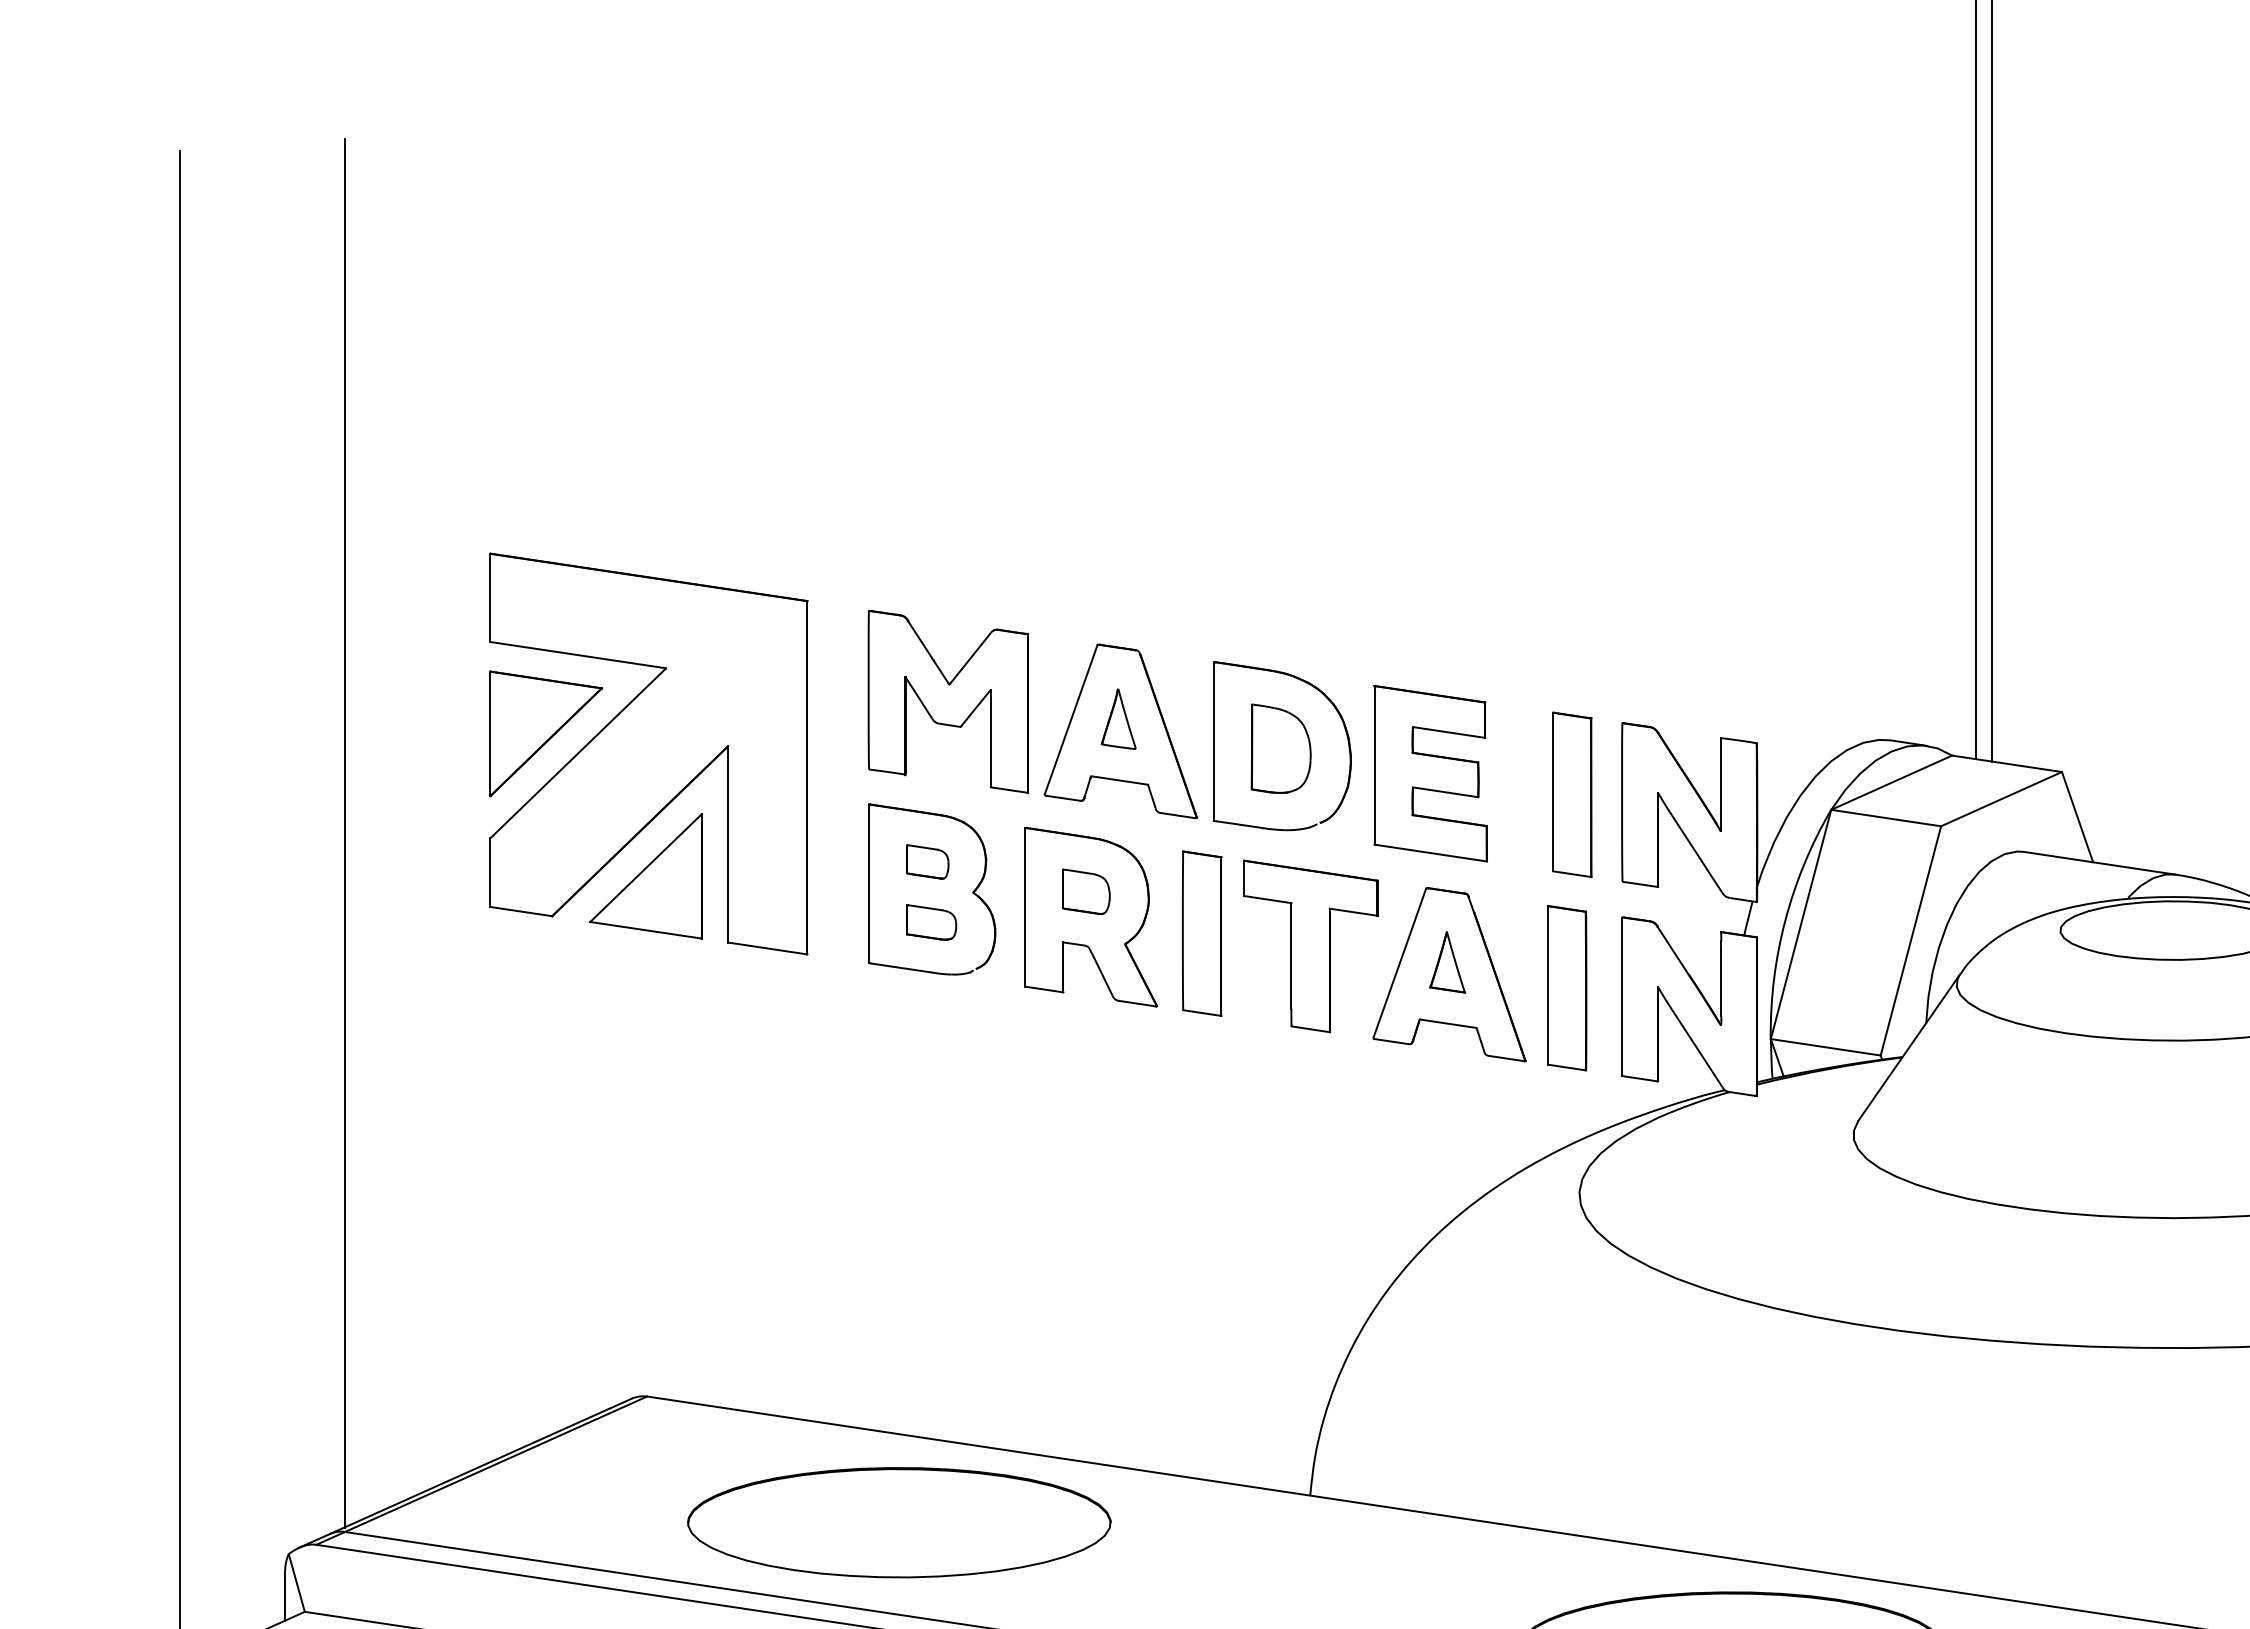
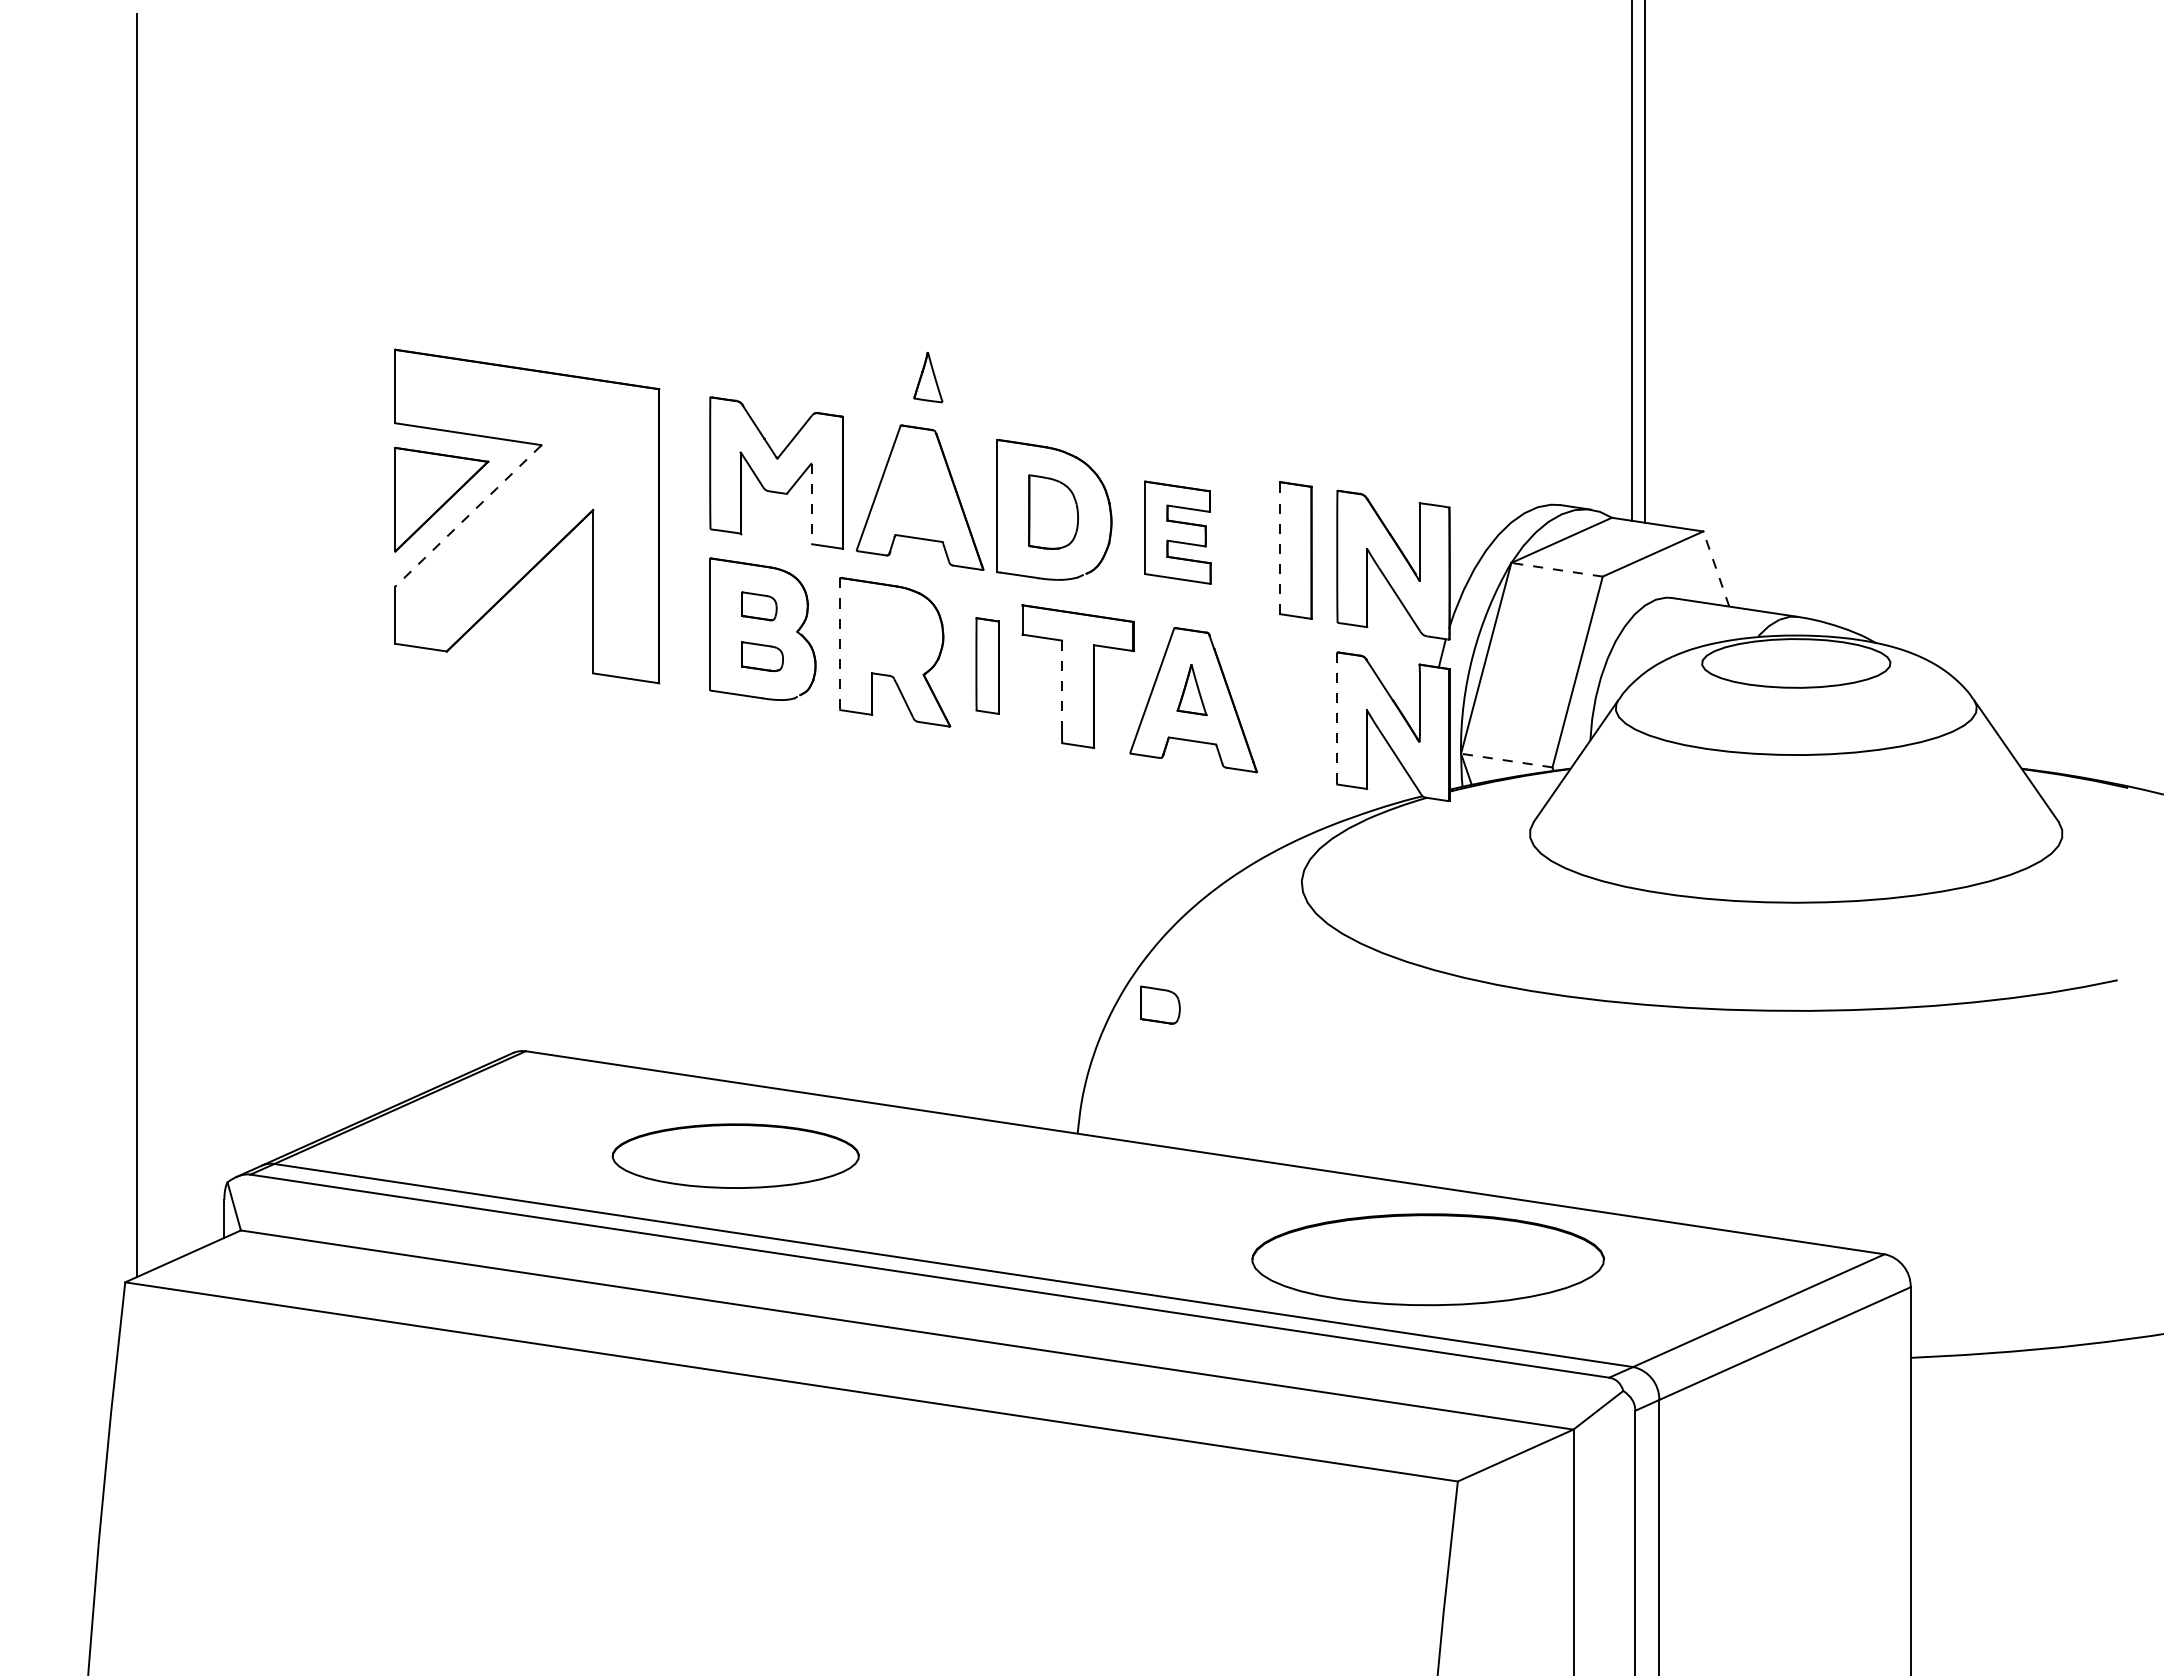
part: (1118, 719) -> (928, 377), moved
line: (991, 739) -> (812, 504), solid -> dashed
line: (578, 754) -> (468, 516), solid -> dashed
part: (1430, 773) -> (1177, 532), size x0.7
line: (1553, 792) -> (1280, 548), solid -> dashed
line: (1885, 817) -> (1556, 569), solid -> dashed
line: (2077, 817) -> (1716, 569), solid -> dashed
line: (345, 833) -> (274, 582), removed
part: (645, 876) -> (524, 618), removed
part: (1086, 890) -> (1160, 1004), moved
line: (1025, 907) -> (840, 644), solid -> dashed
part: (1201, 933) -> (987, 665), size x0.7
line: (1291, 955) -> (1062, 684), solid -> dashed
part: (1567, 988) -> (1291, 711), removed
line: (1622, 996) -> (1337, 718), solid -> dashed
line: (1825, 1047) -> (1506, 760), solid -> dashed
part: (899, 1521) -> (735, 1155), size x0.7

